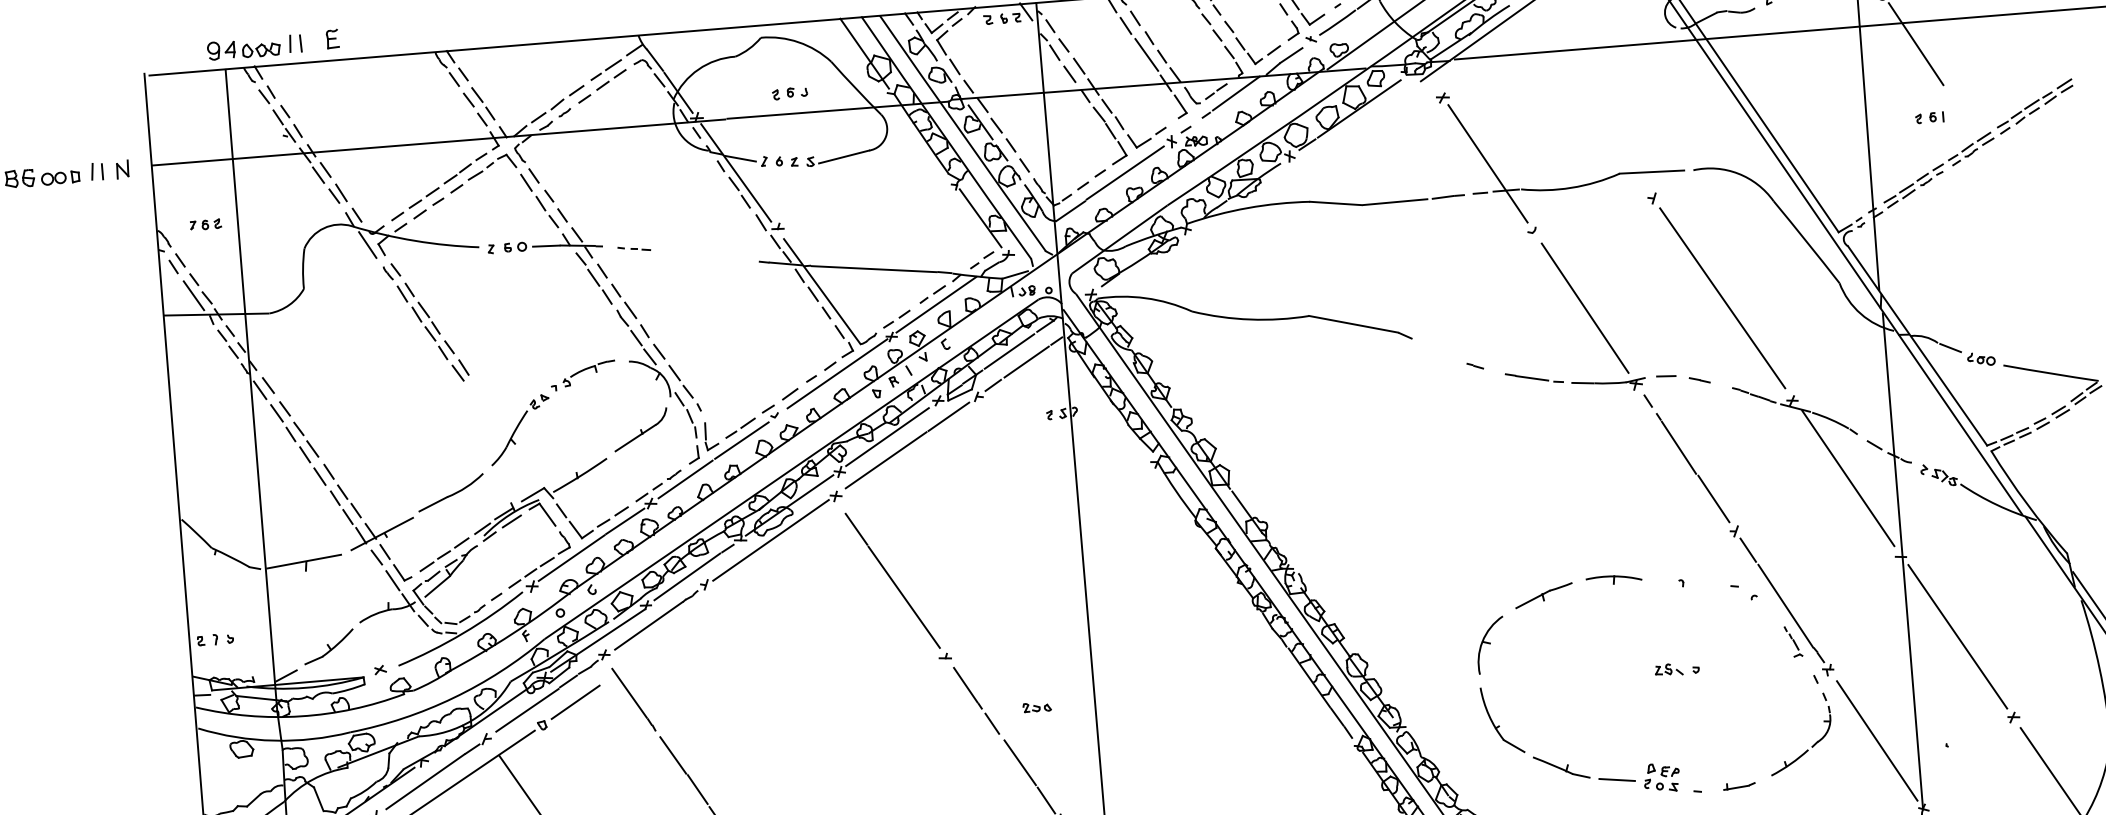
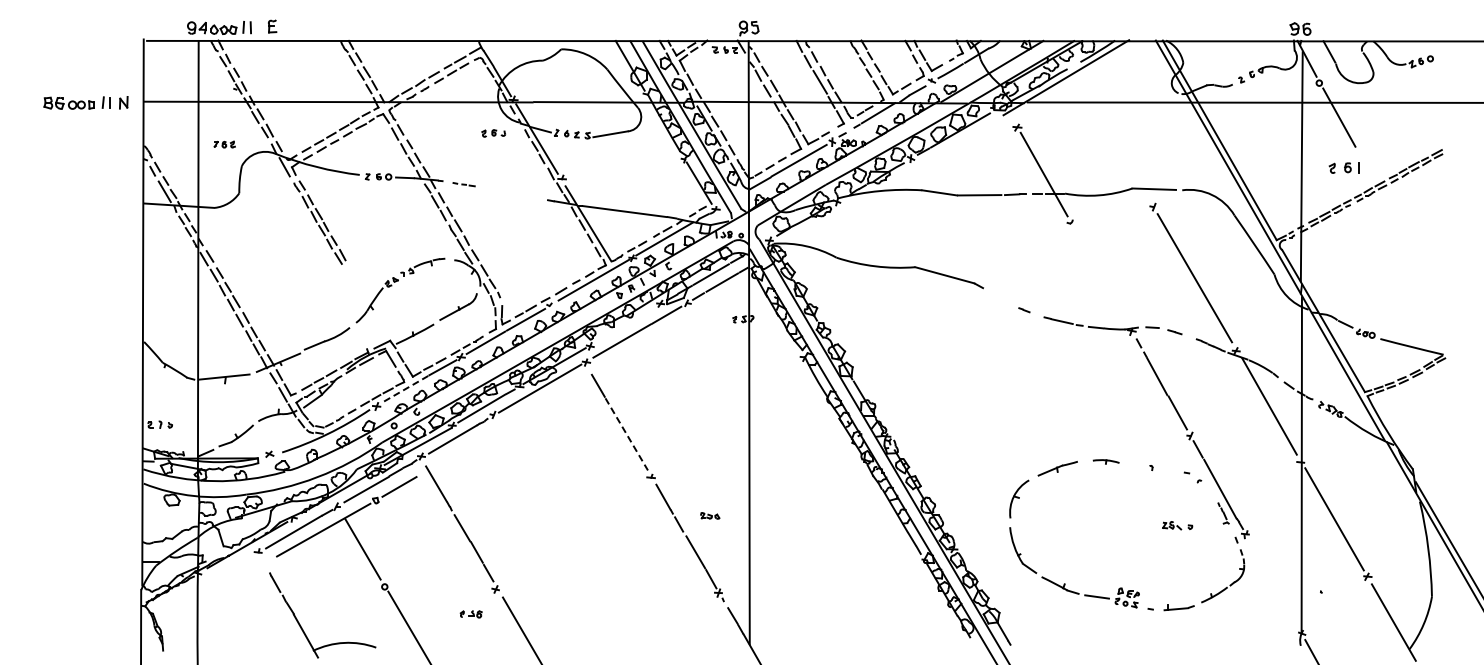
part: (789, 93) -> (493, 133), moved
part: (1929, 117) -> (1344, 167), size x1.6
part: (205, 224) -> (224, 144), moved
line: (1584, 308) -> (1101, 277), removed
line: (886, 437) -> (623, 325), removed
line: (571, 558) -> (404, 389), solid -> dashed
part: (1614, 579) -> (1106, 461), size x0.7
line: (903, 597) -> (626, 434), solid -> dashed
part: (1676, 669) -> (1177, 525), moved
line: (1877, 740) -> (1274, 584), removed
part: (1738, 785) -> (1178, 607), size x1.4

